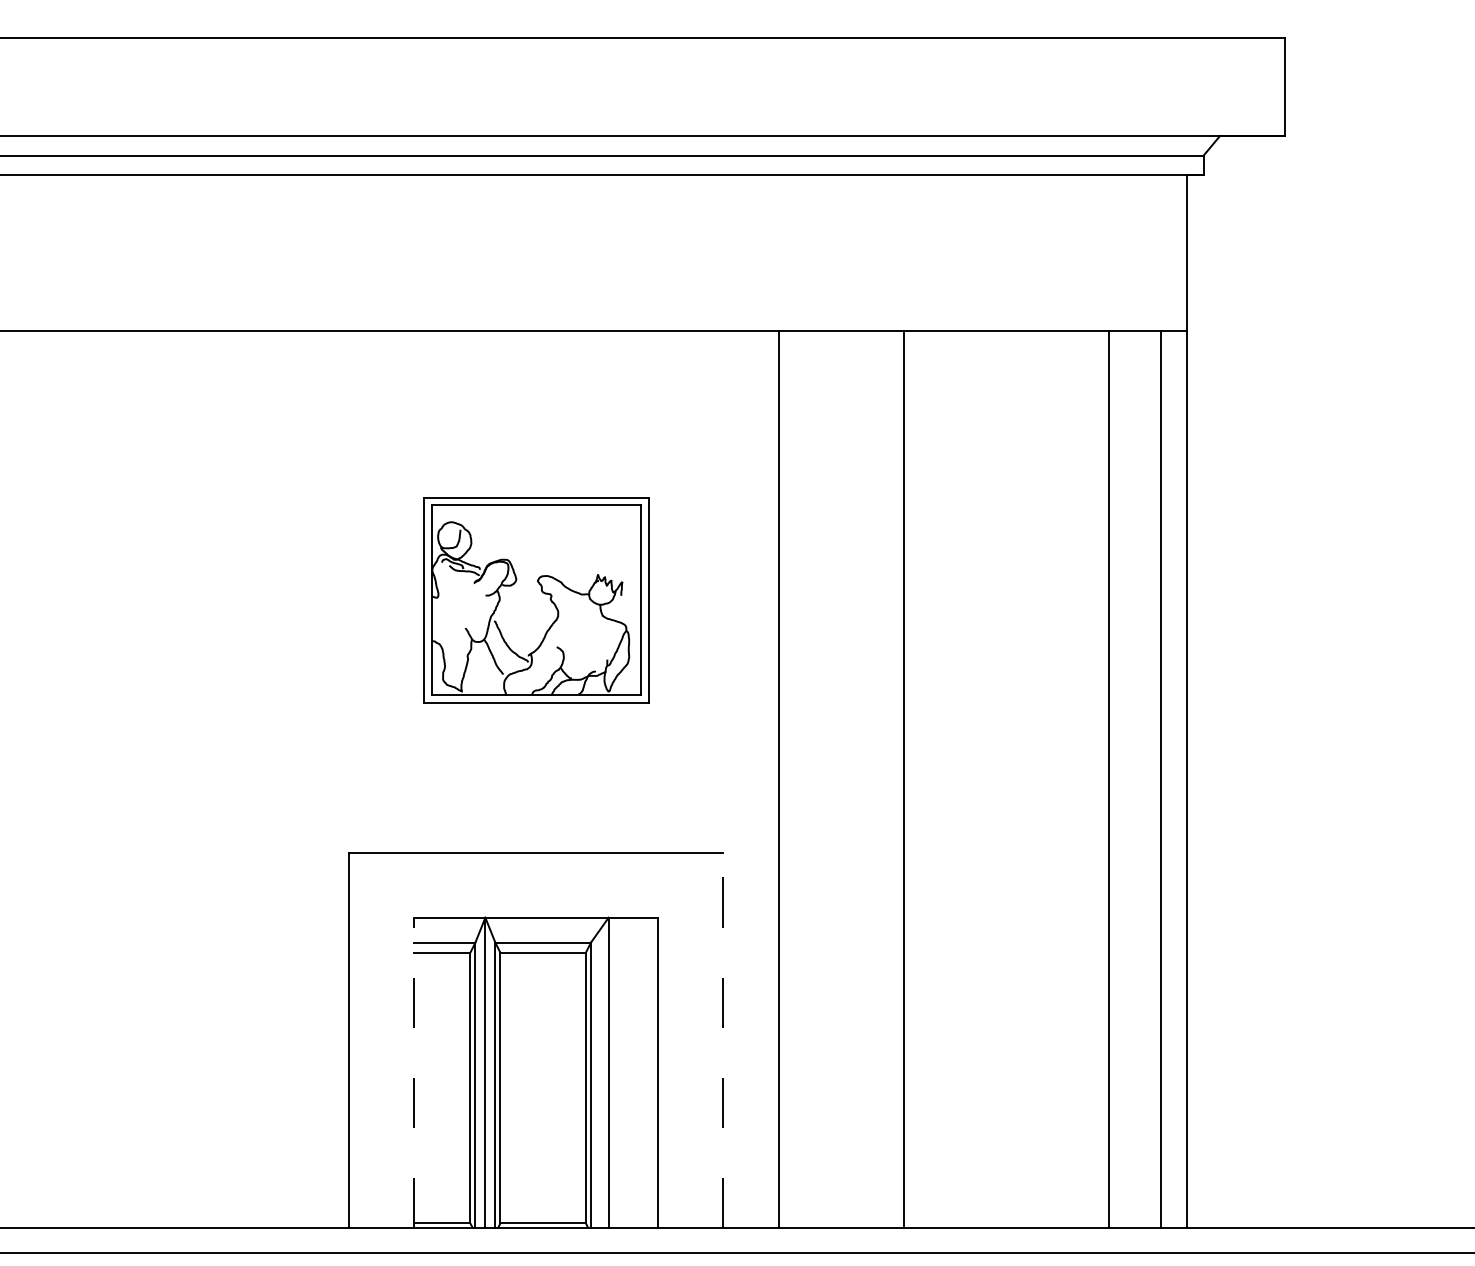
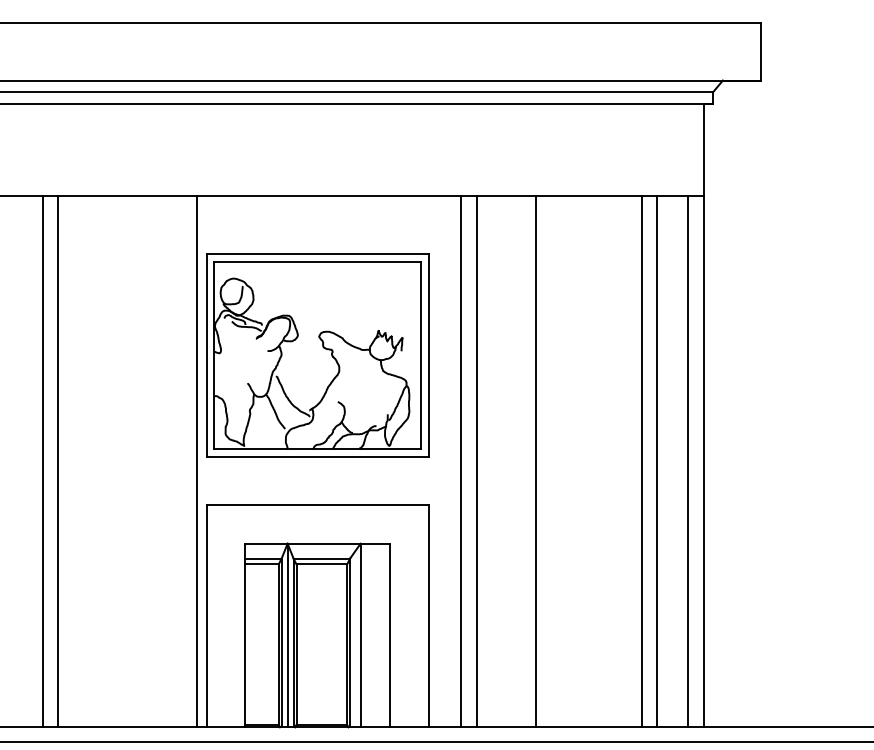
part: (535, 600) -> (317, 355), size x1.67
line: (71, 778) -> (42, 461), added
line: (98, 778) -> (58, 461), added
line: (333, 778) -> (197, 461), added
line: (804, 778) -> (476, 461), added
line: (1082, 778) -> (641, 461), added
line: (723, 1038) -> (428, 615), dashed -> solid
line: (414, 1072) -> (245, 635), dashed -> solid

